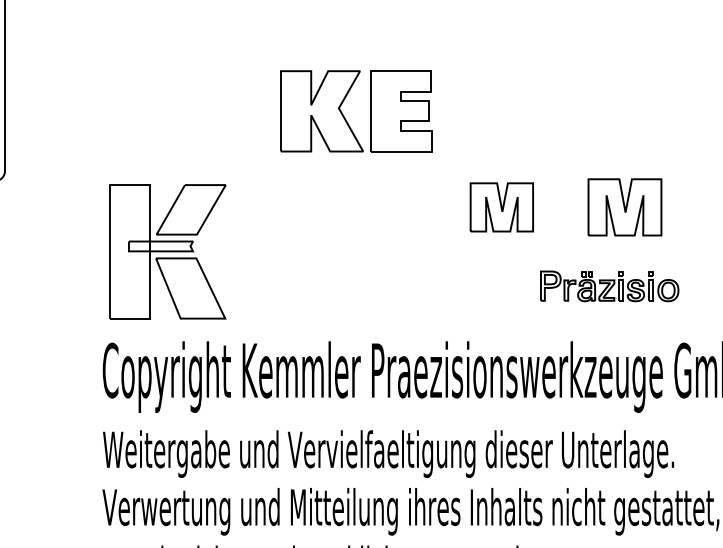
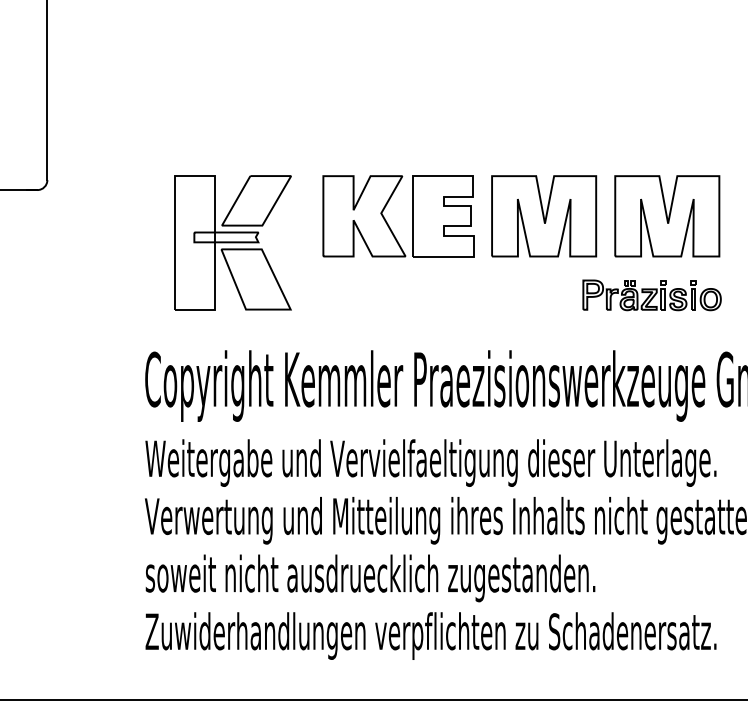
part: (346, 118) -> (388, 223), moved
part: (502, 207) -> (544, 216), size x1.67
part: (625, 207) -> (667, 216), size x1.43
part: (167, 251) -> (232, 242), moved

